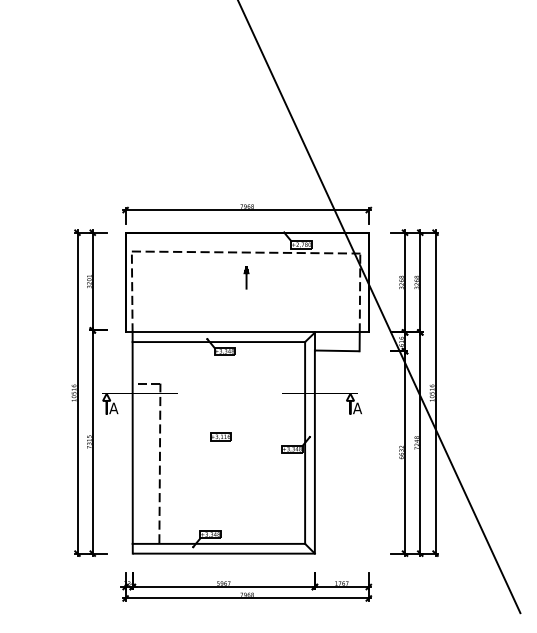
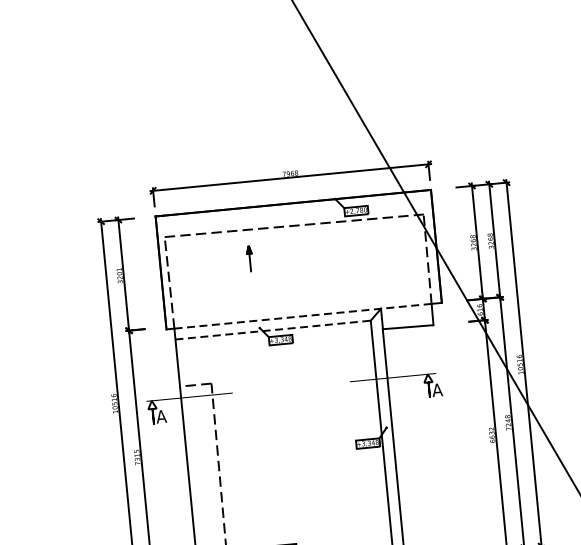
part: (246, 277) -> (249, 258), moved
line: (246, 332) -> (303, 316), solid -> dashed
line: (219, 342) -> (273, 330), solid -> dashed
part: (220, 436) -> (285, 436), removed

